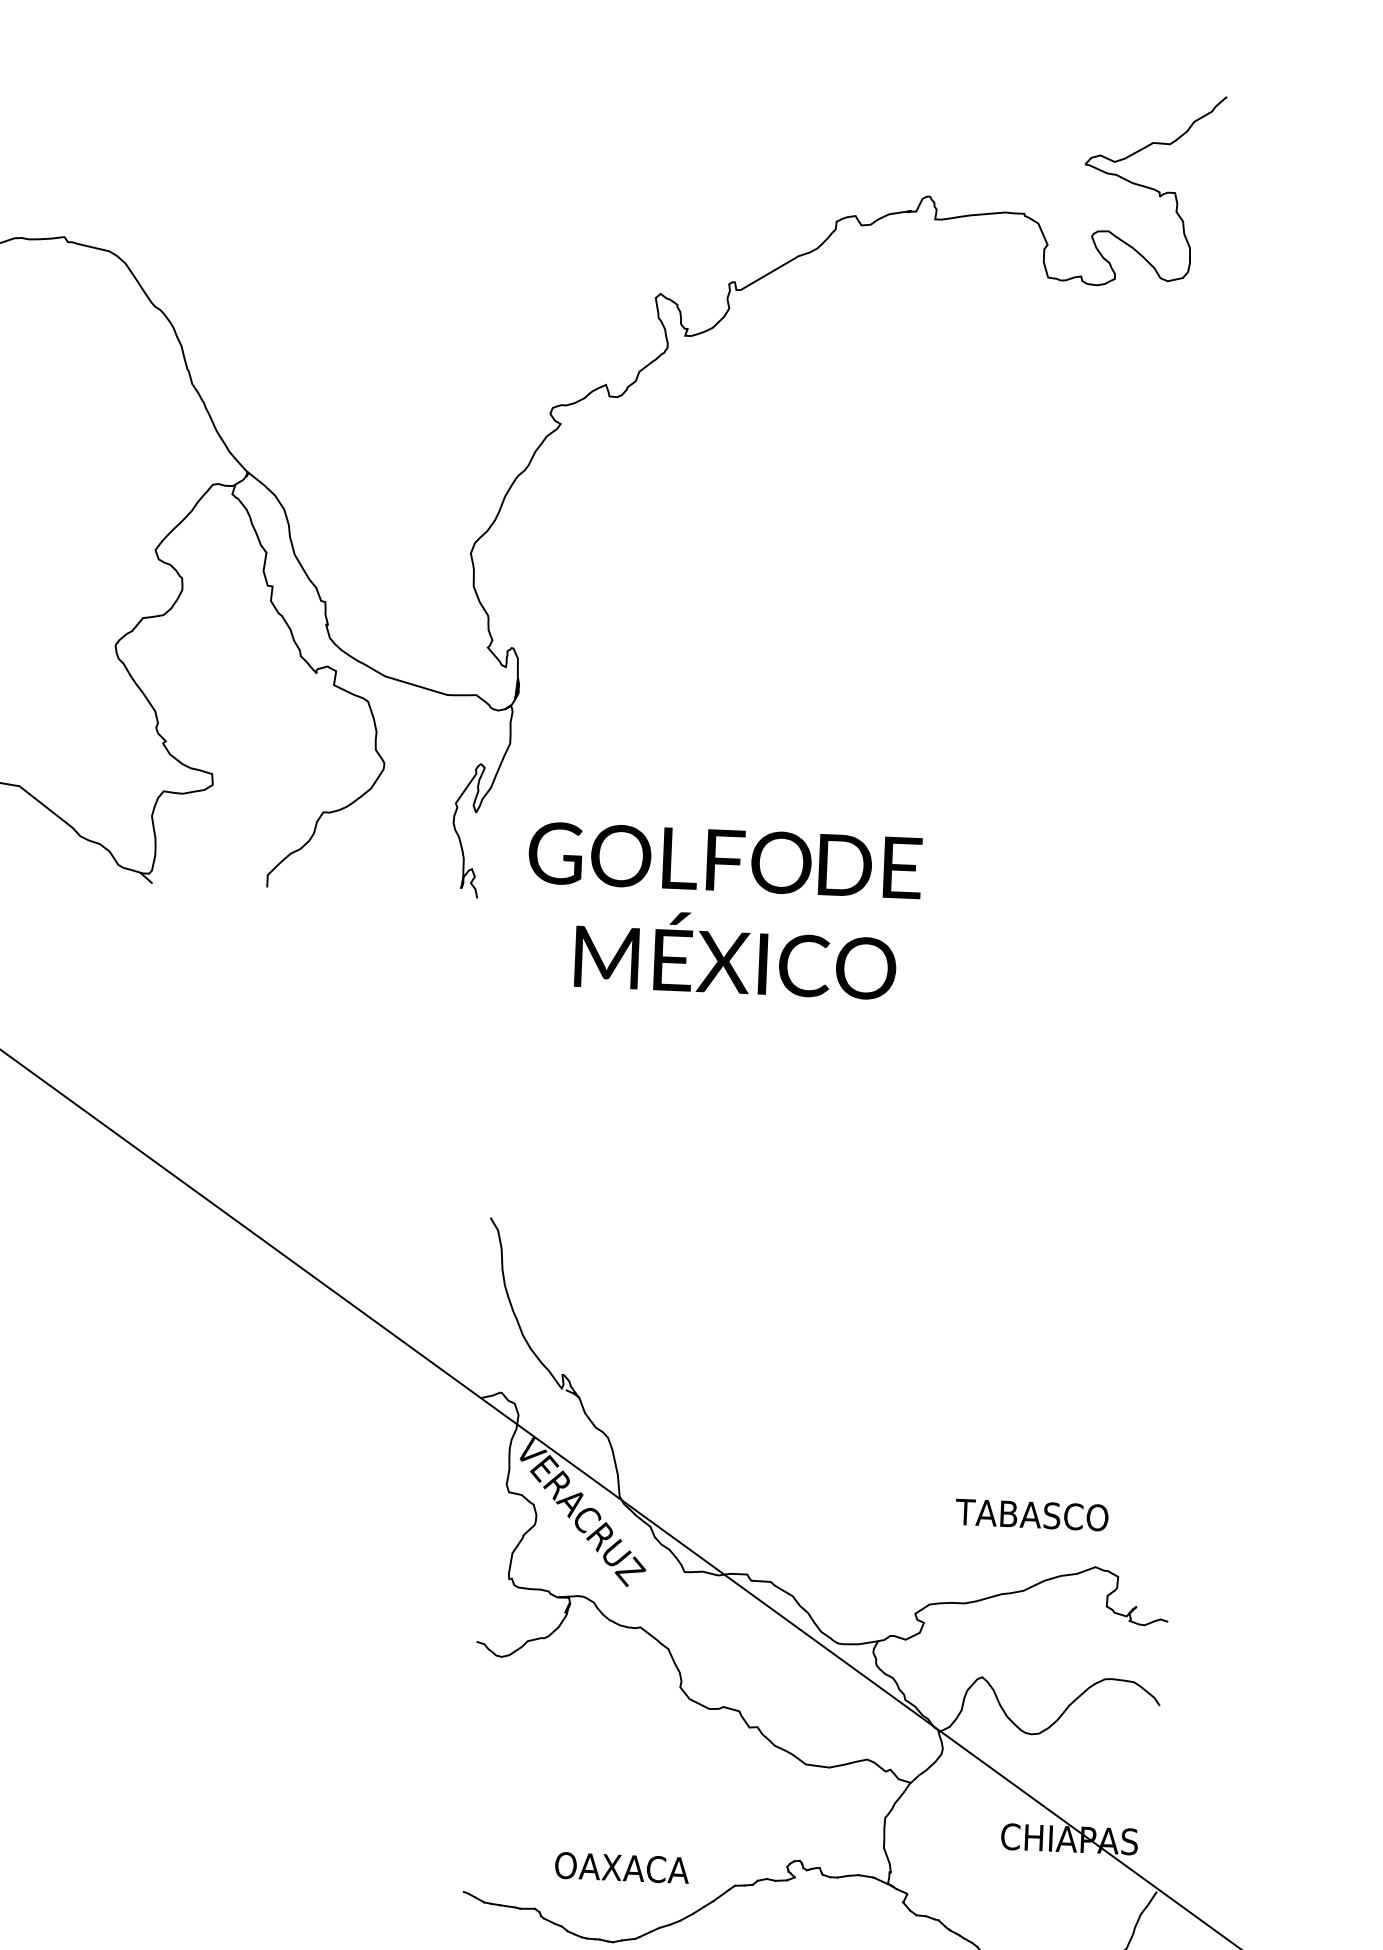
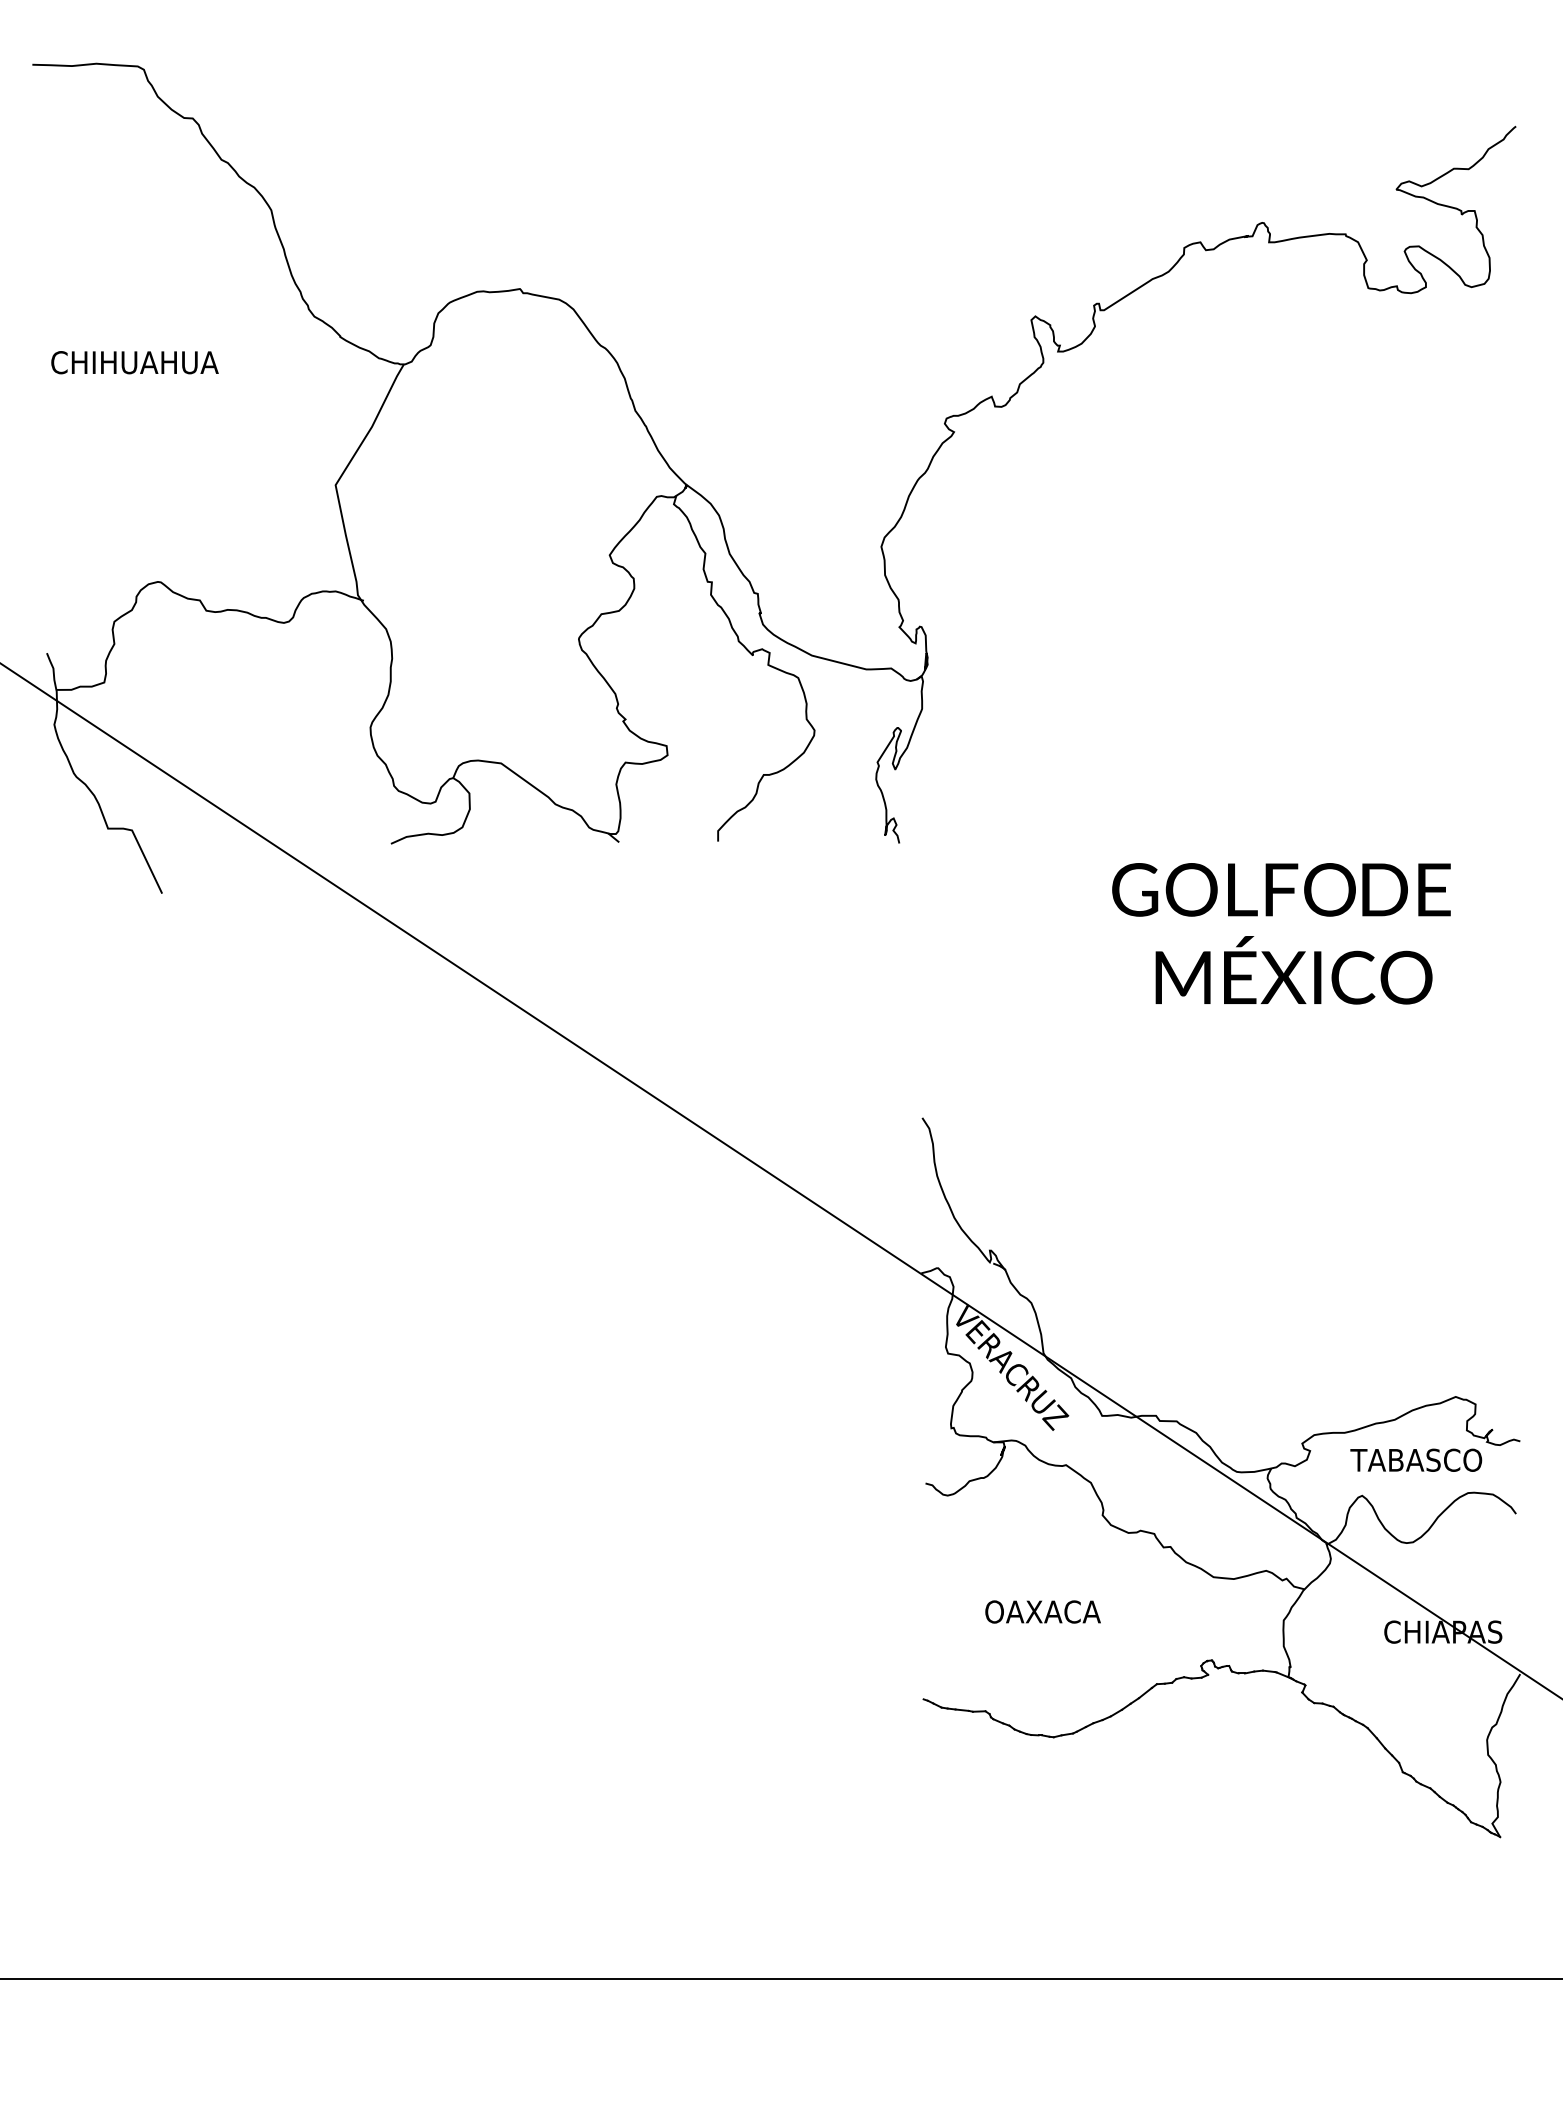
text: (723, 911) -> (1281, 933), moved
text: (1032, 1514) -> (1416, 1459), moved
text: (621, 1867) -> (1042, 1611), moved

